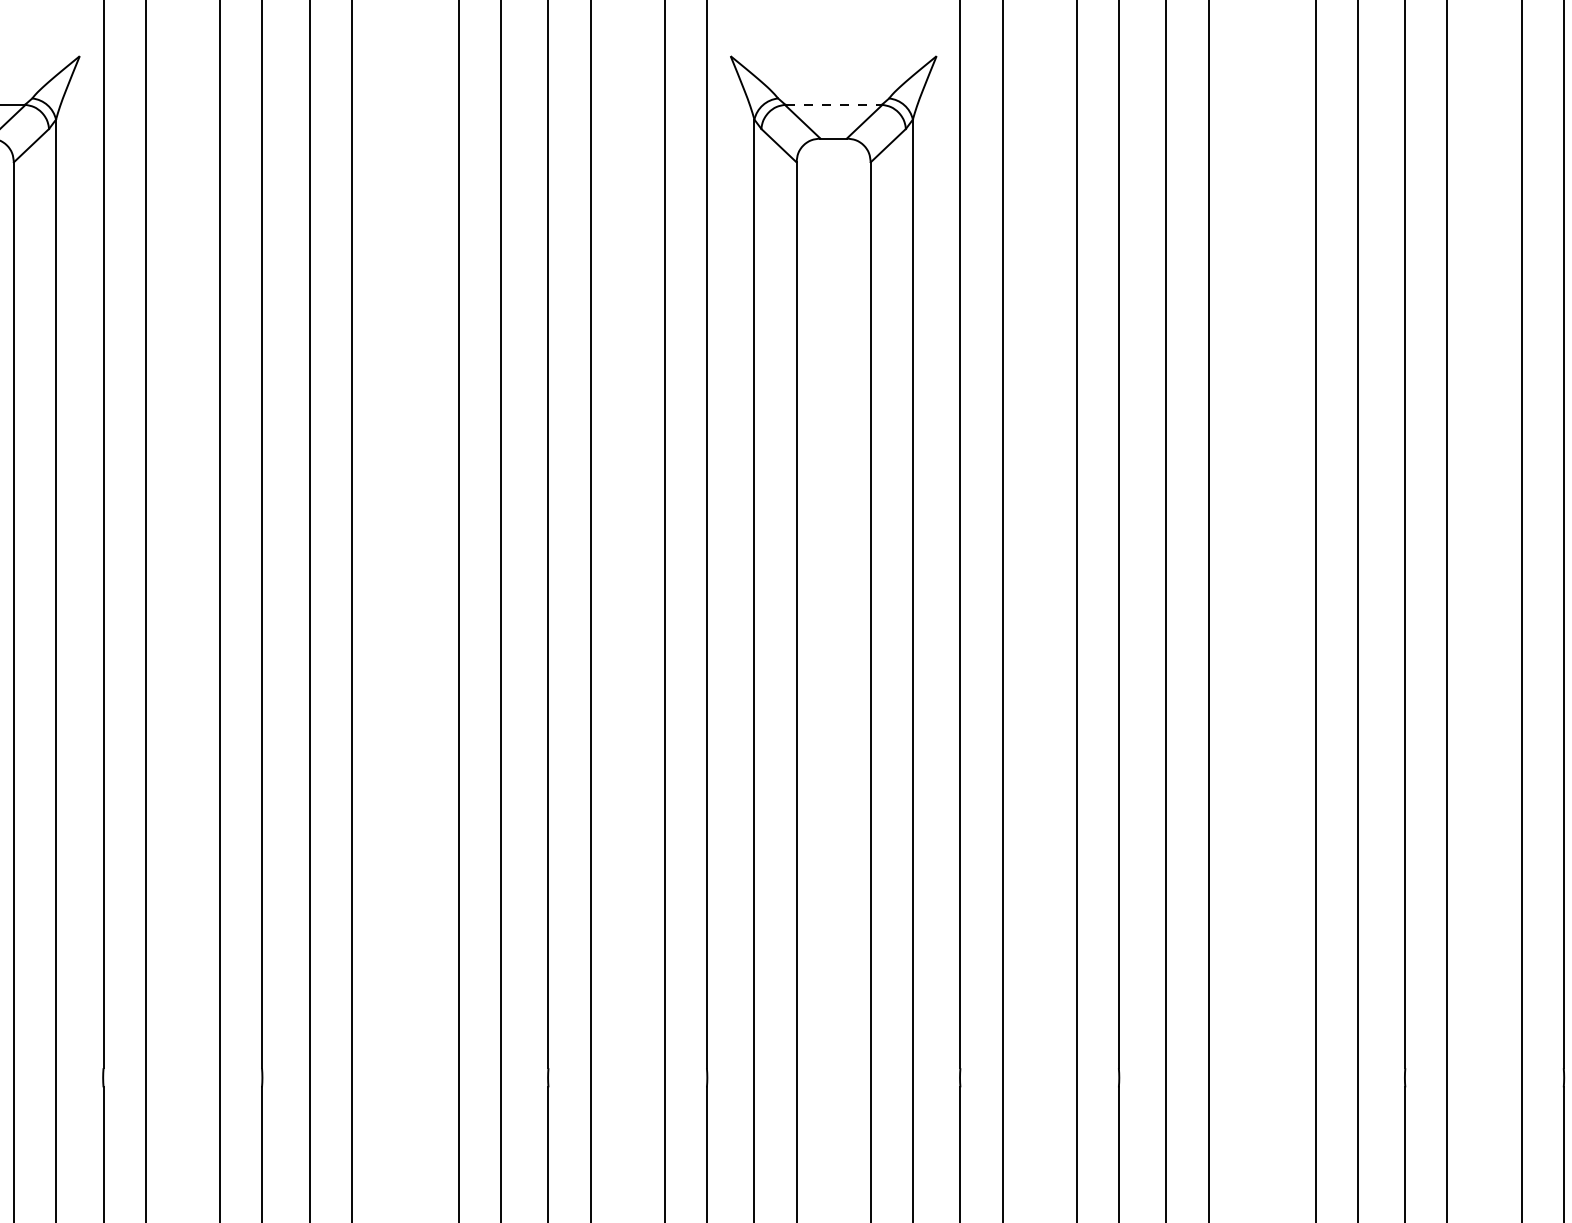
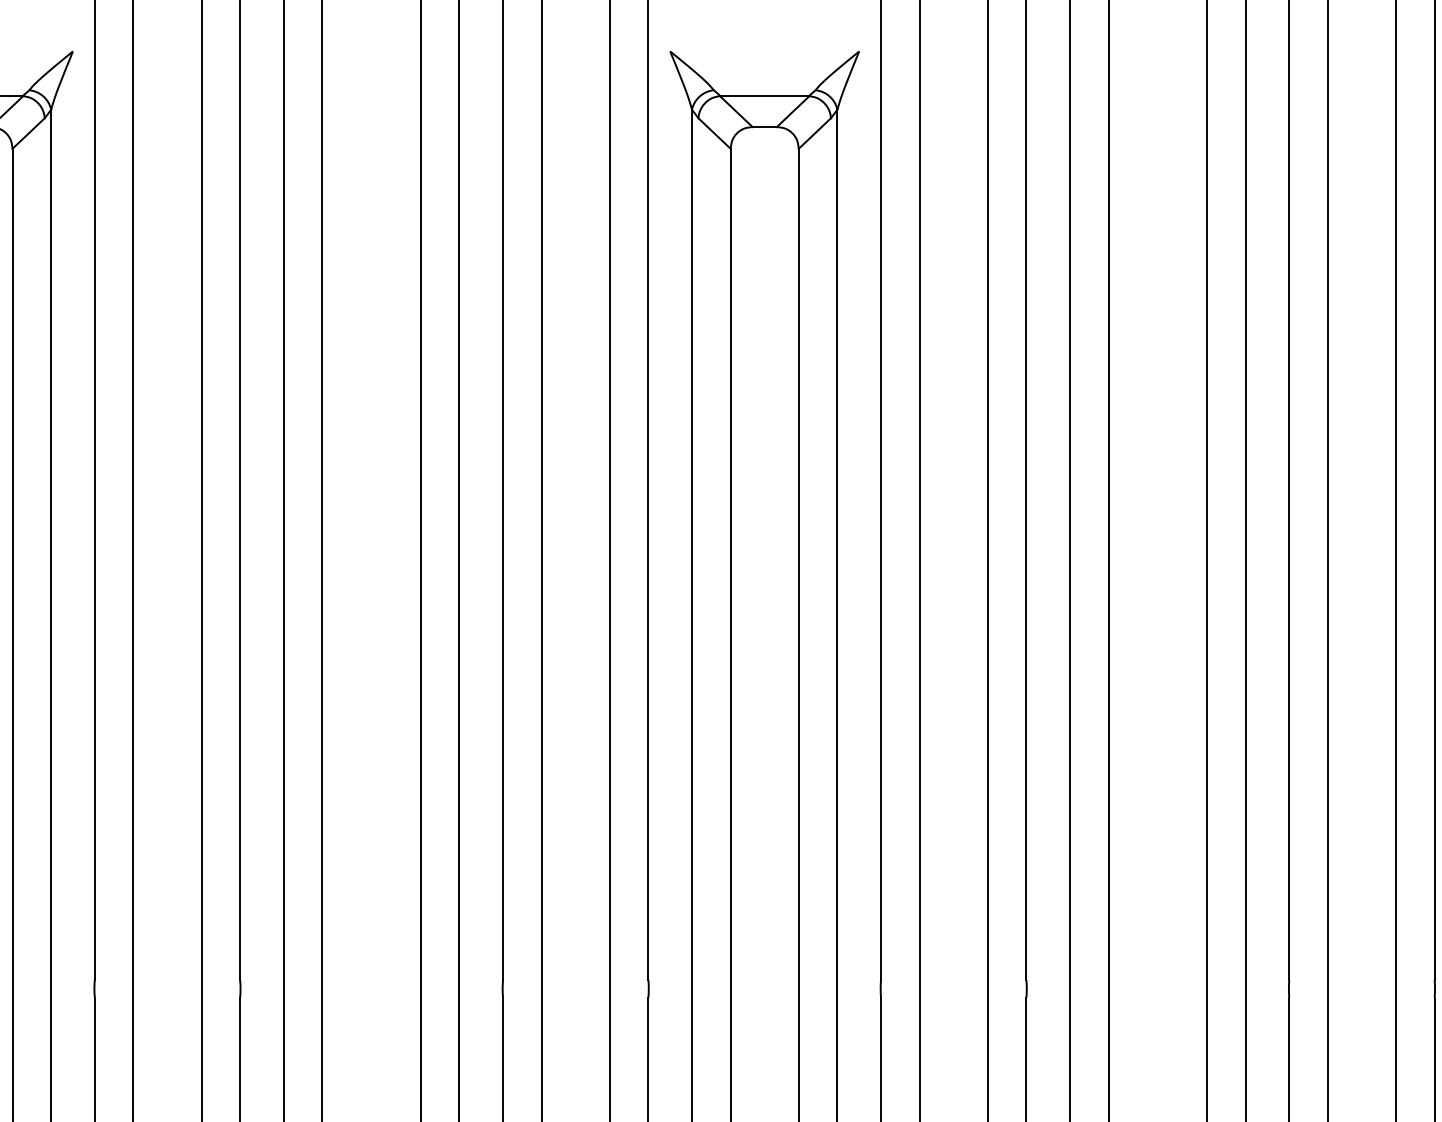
line: (834, 104) -> (765, 95), dashed -> solid

